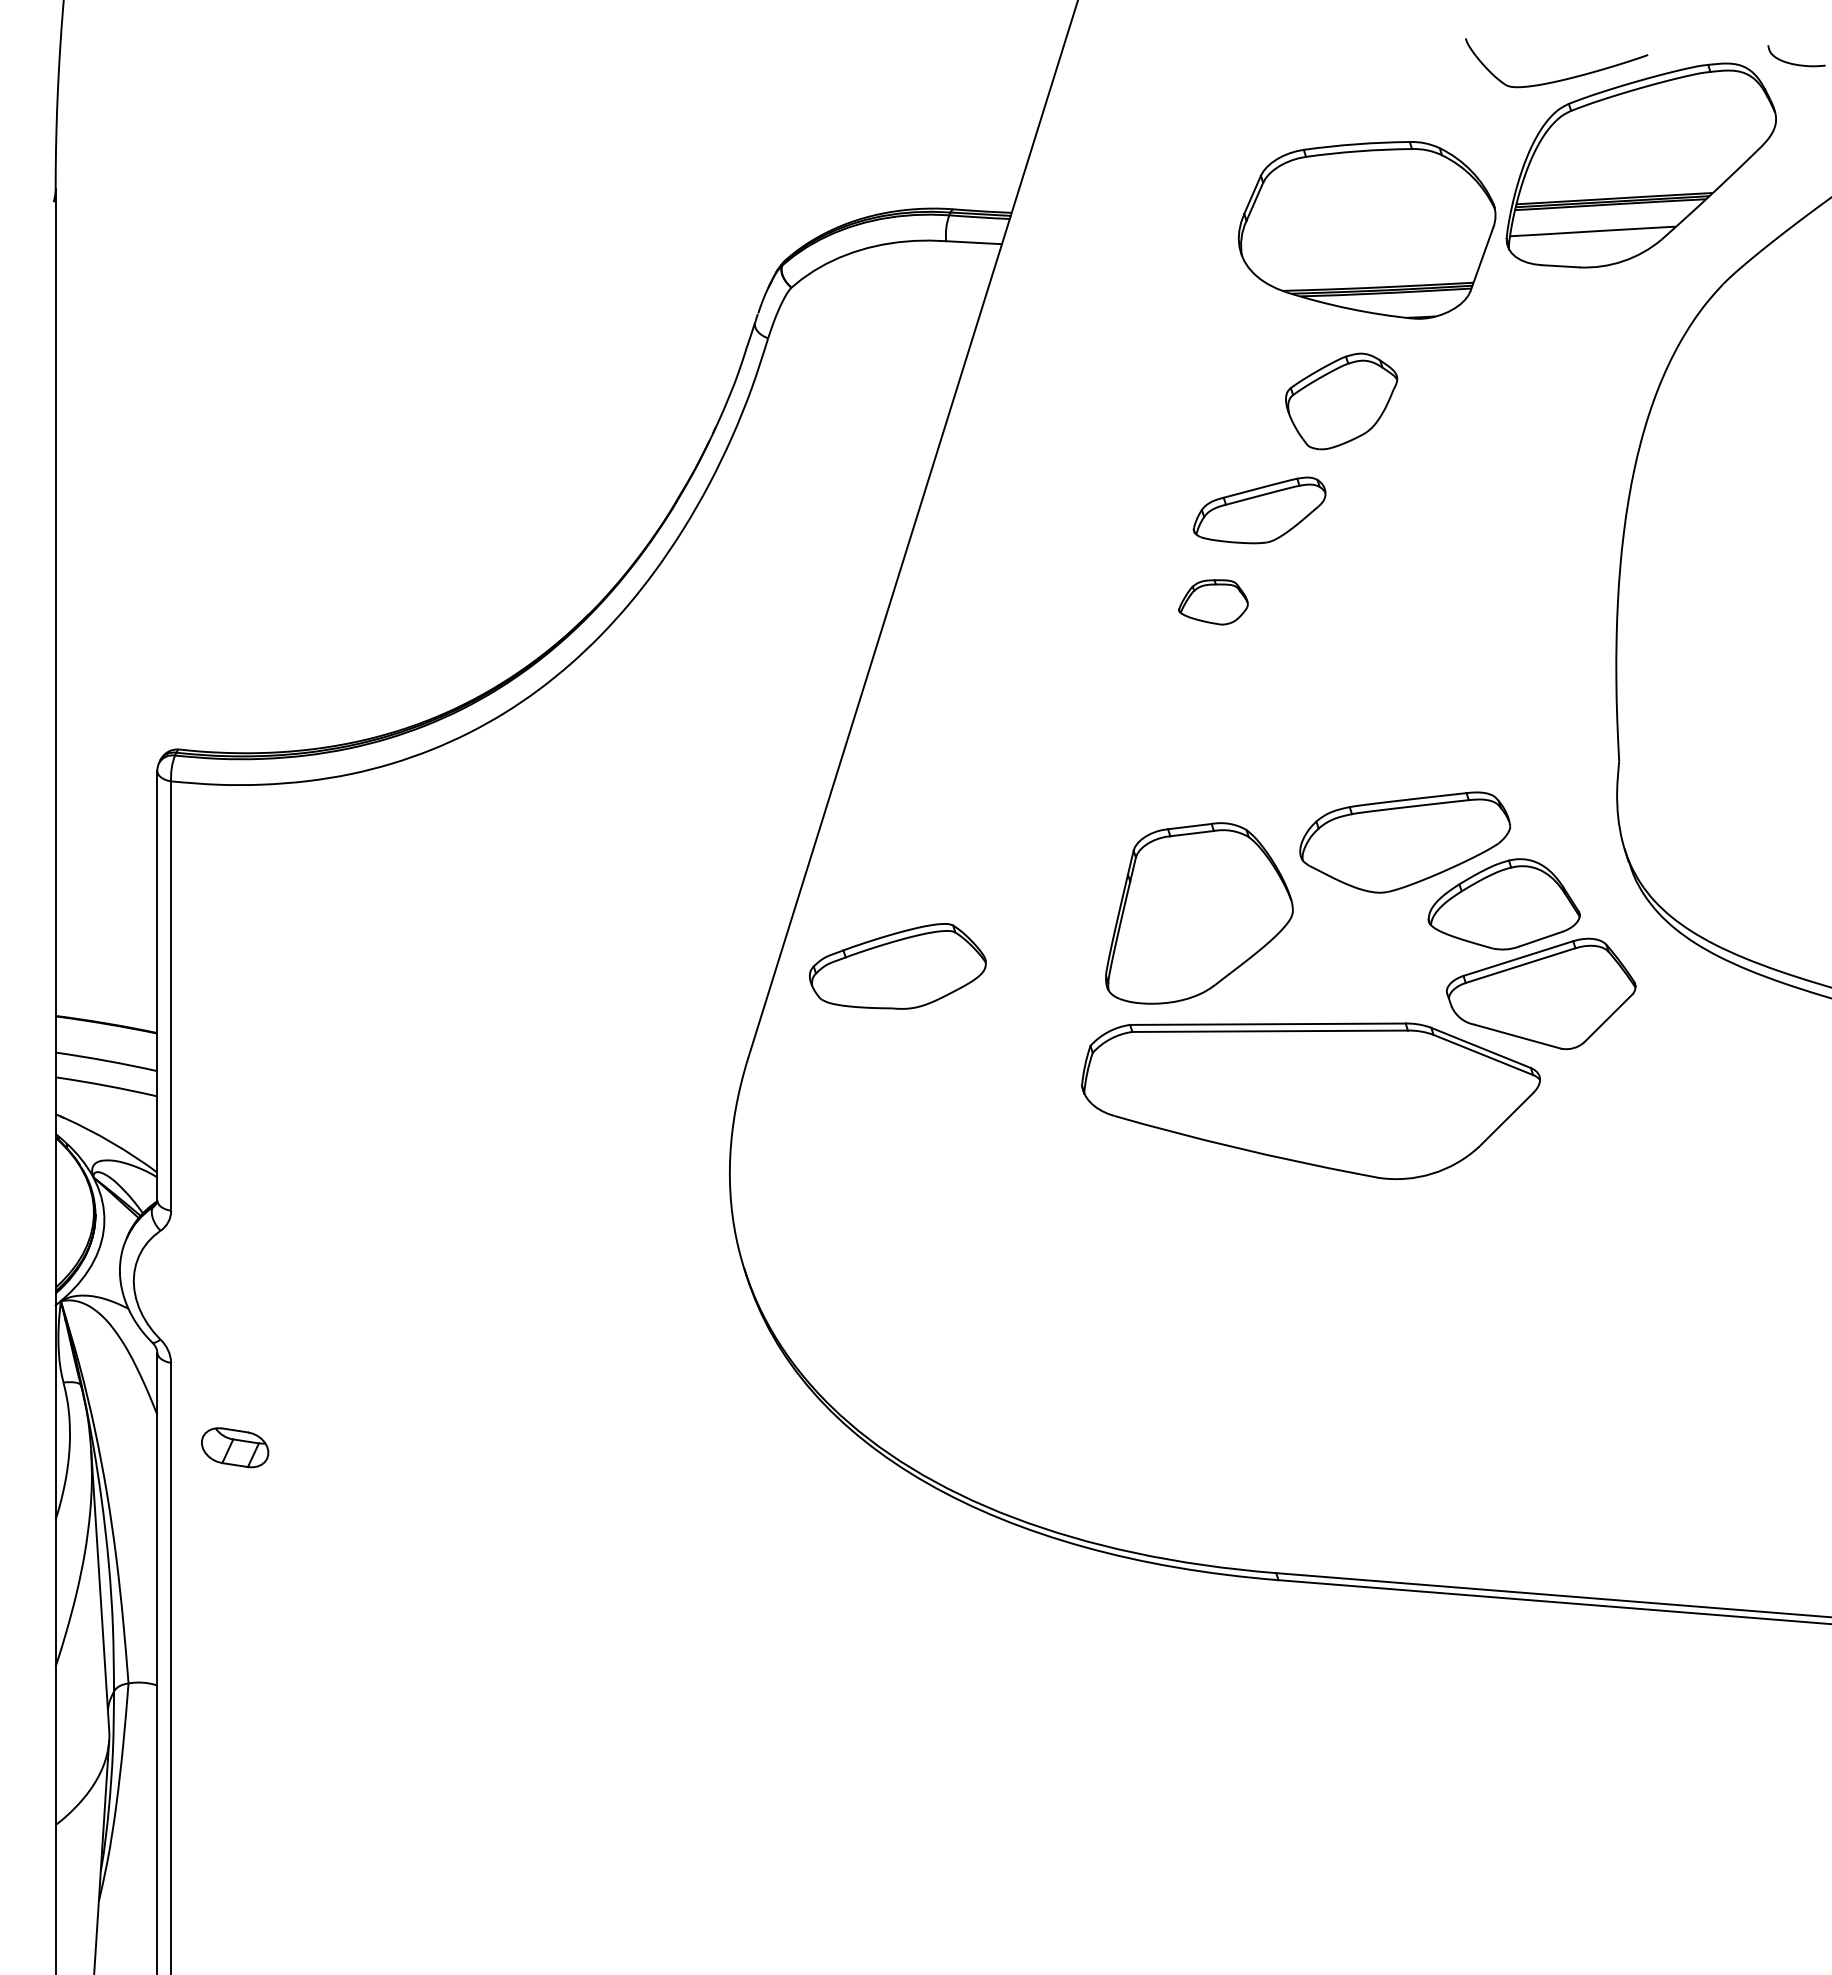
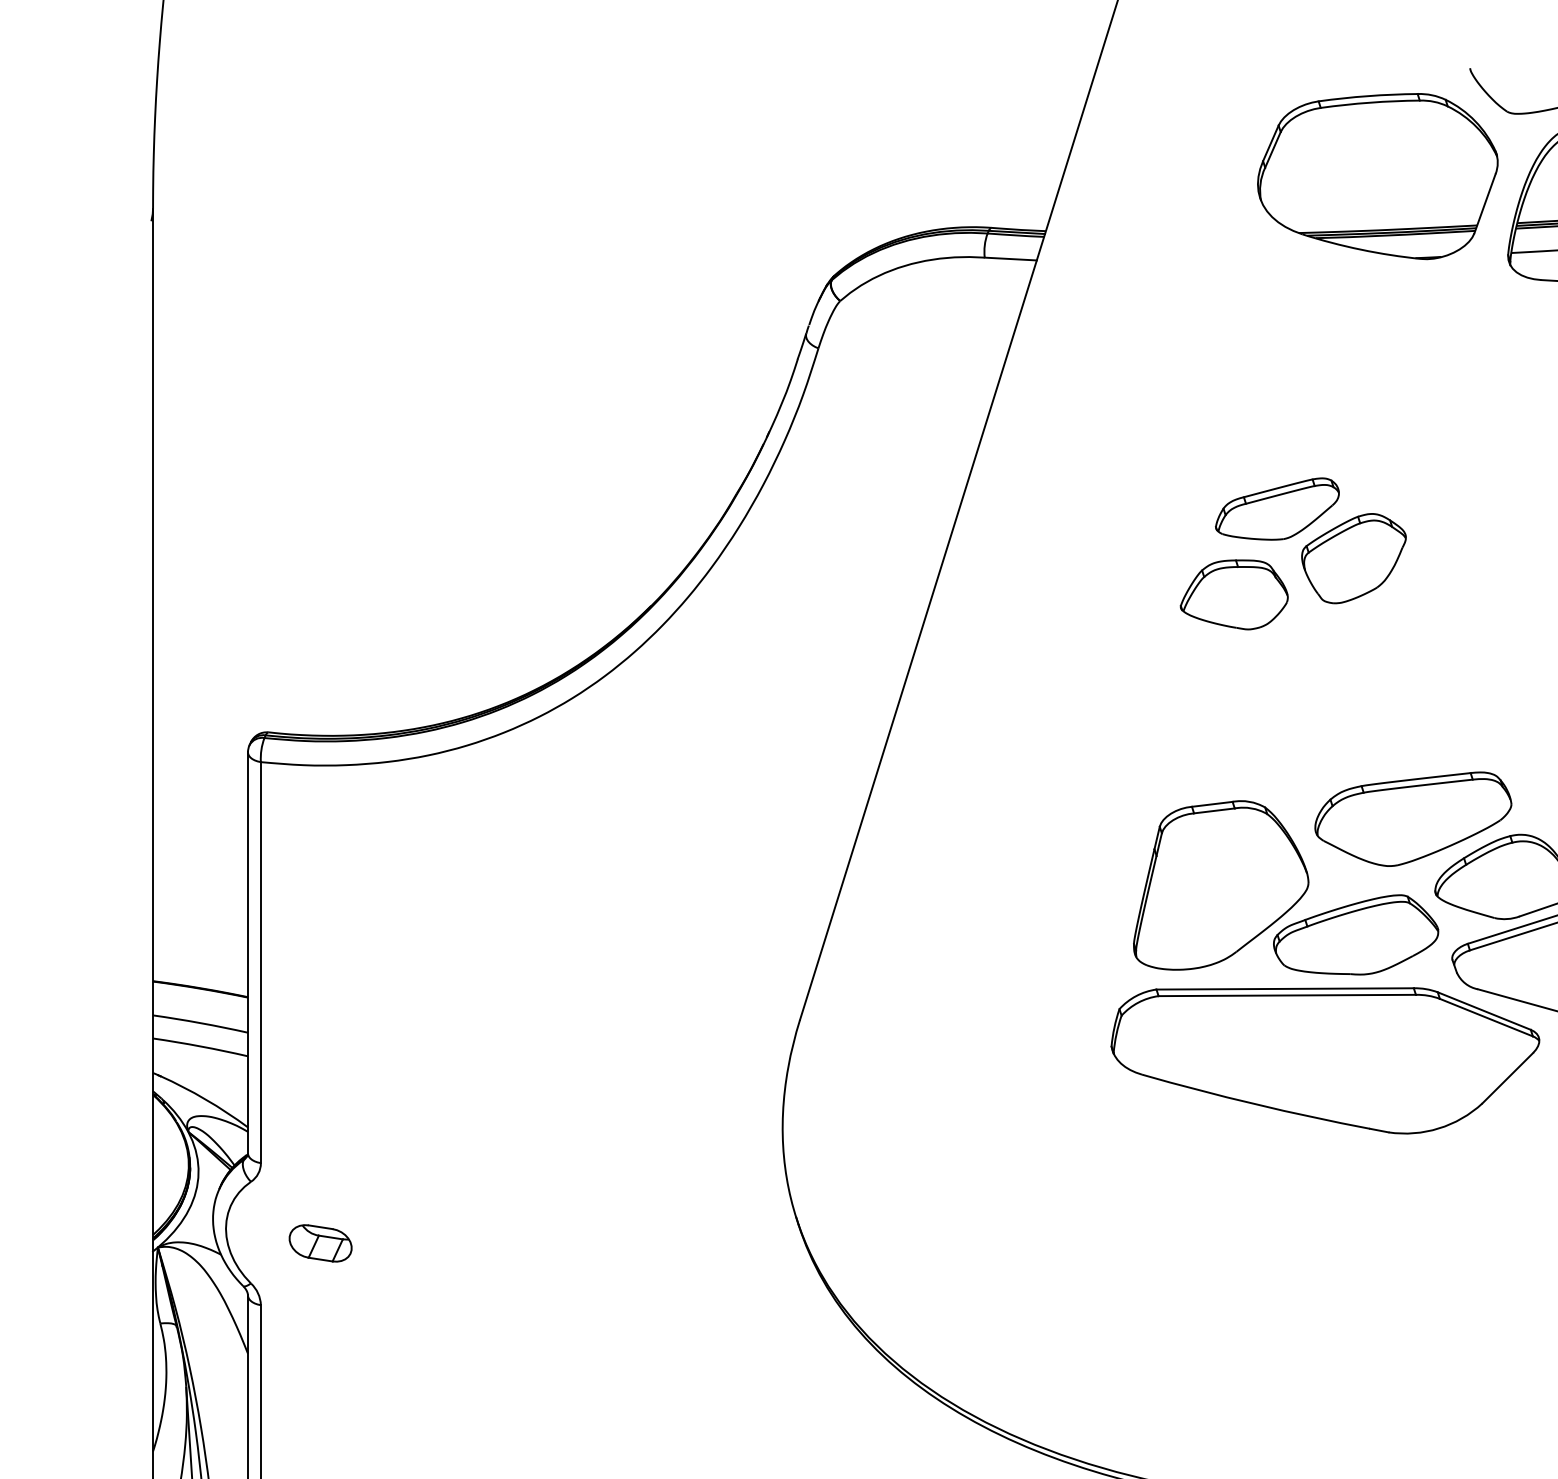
part: (1366, 230) -> (1377, 176), moved
part: (1341, 401) -> (1353, 558), moved
part: (1213, 602) -> (1234, 595), size x1.67
part: (897, 966) -> (1355, 934), moved
part: (235, 1447) -> (320, 1243), moved

